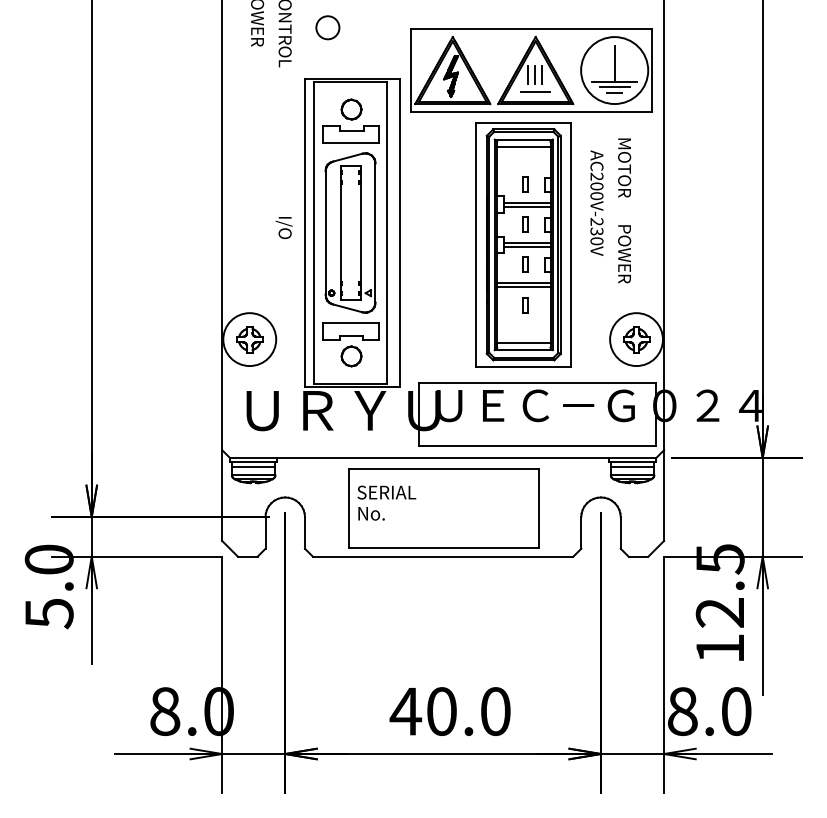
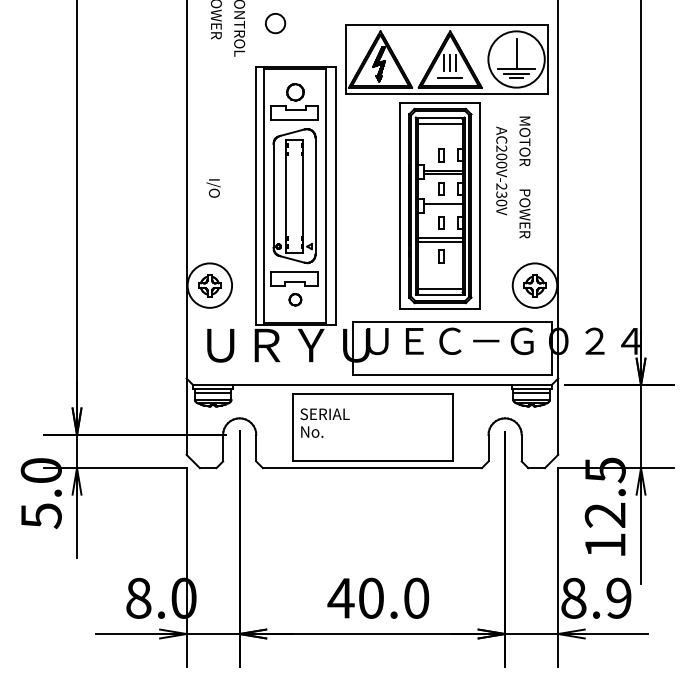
text: (283, 228) -> (213, 188), moved
line: (527, 247) -> (443, 208), removed
part: (351, 356) -> (295, 299), size x0.7
text: (736, 711) -> (619, 598), 8.0 -> 8.9

